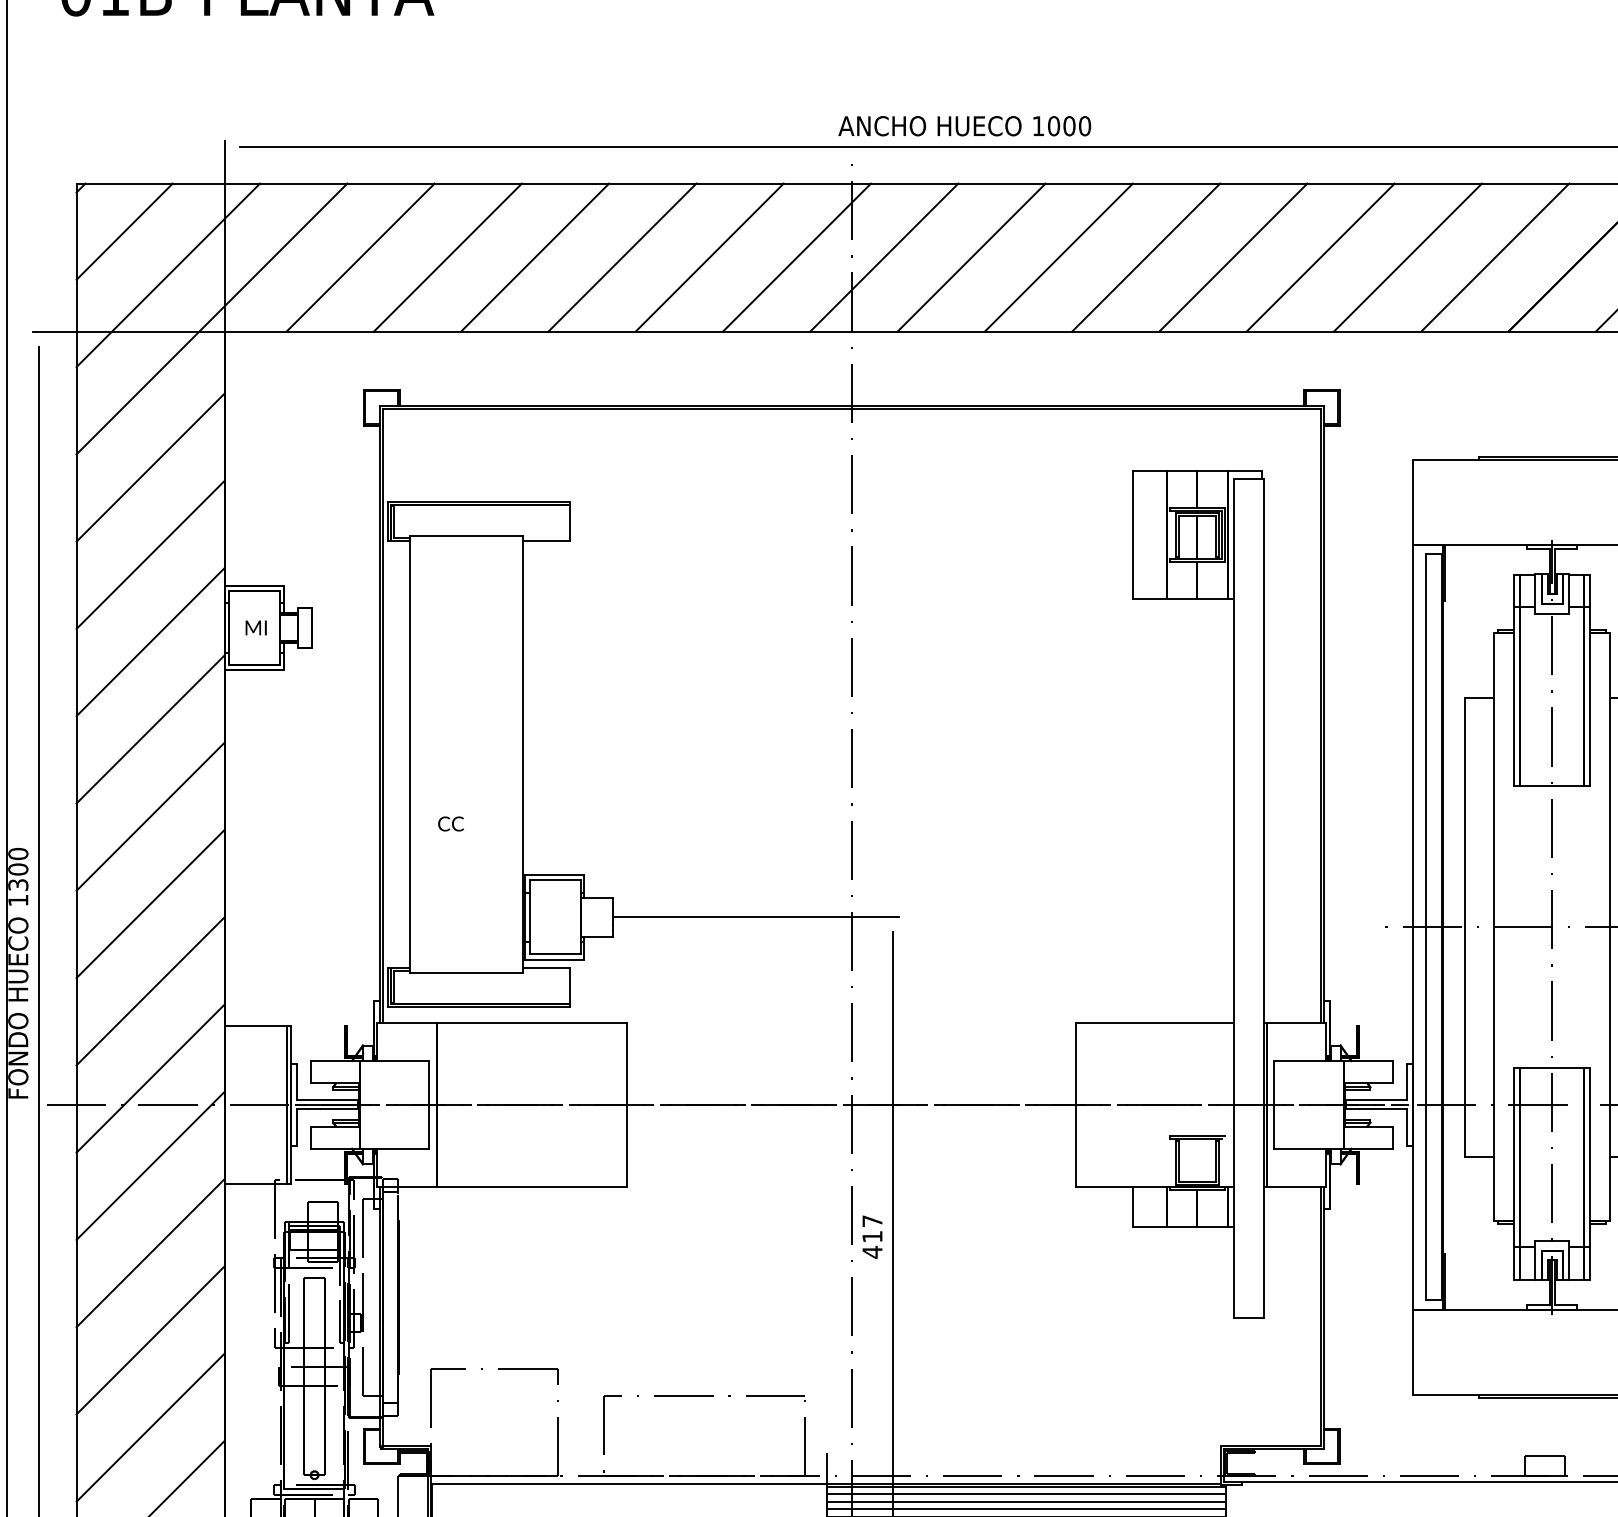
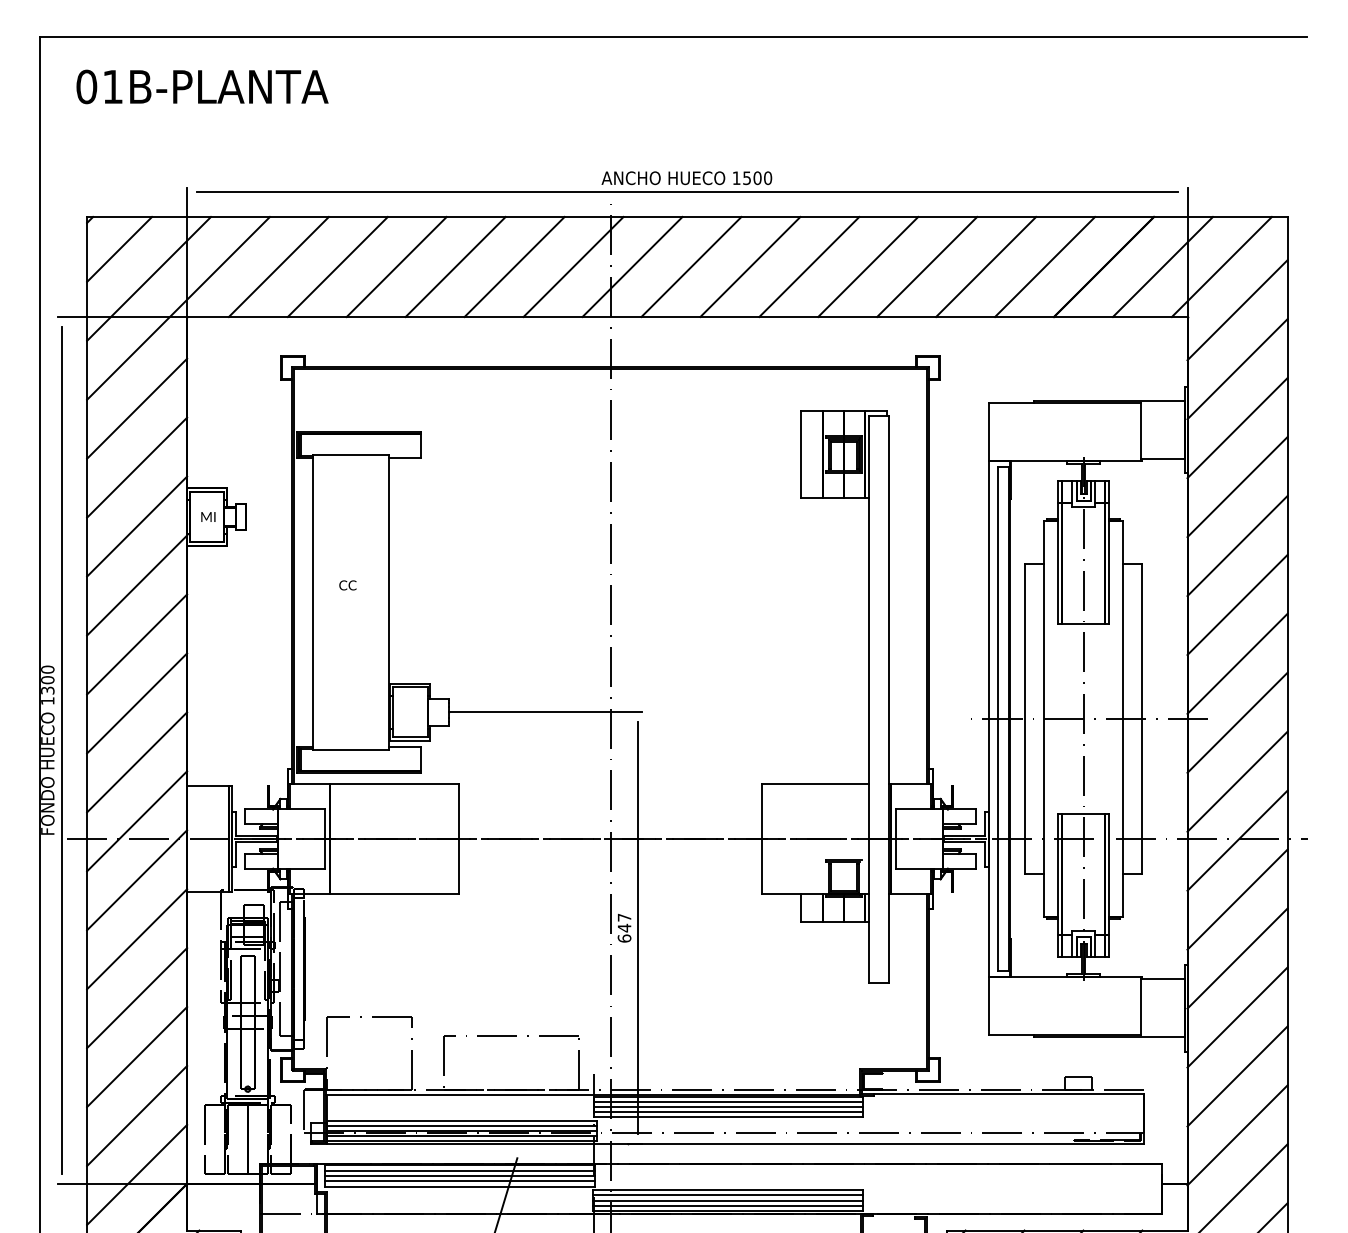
text: (1054, 126) -> (747, 178), 1000 -> 1500
text: (450, 824) -> (347, 585), moved
text: (872, 1243) -> (624, 932), 417 -> 647

